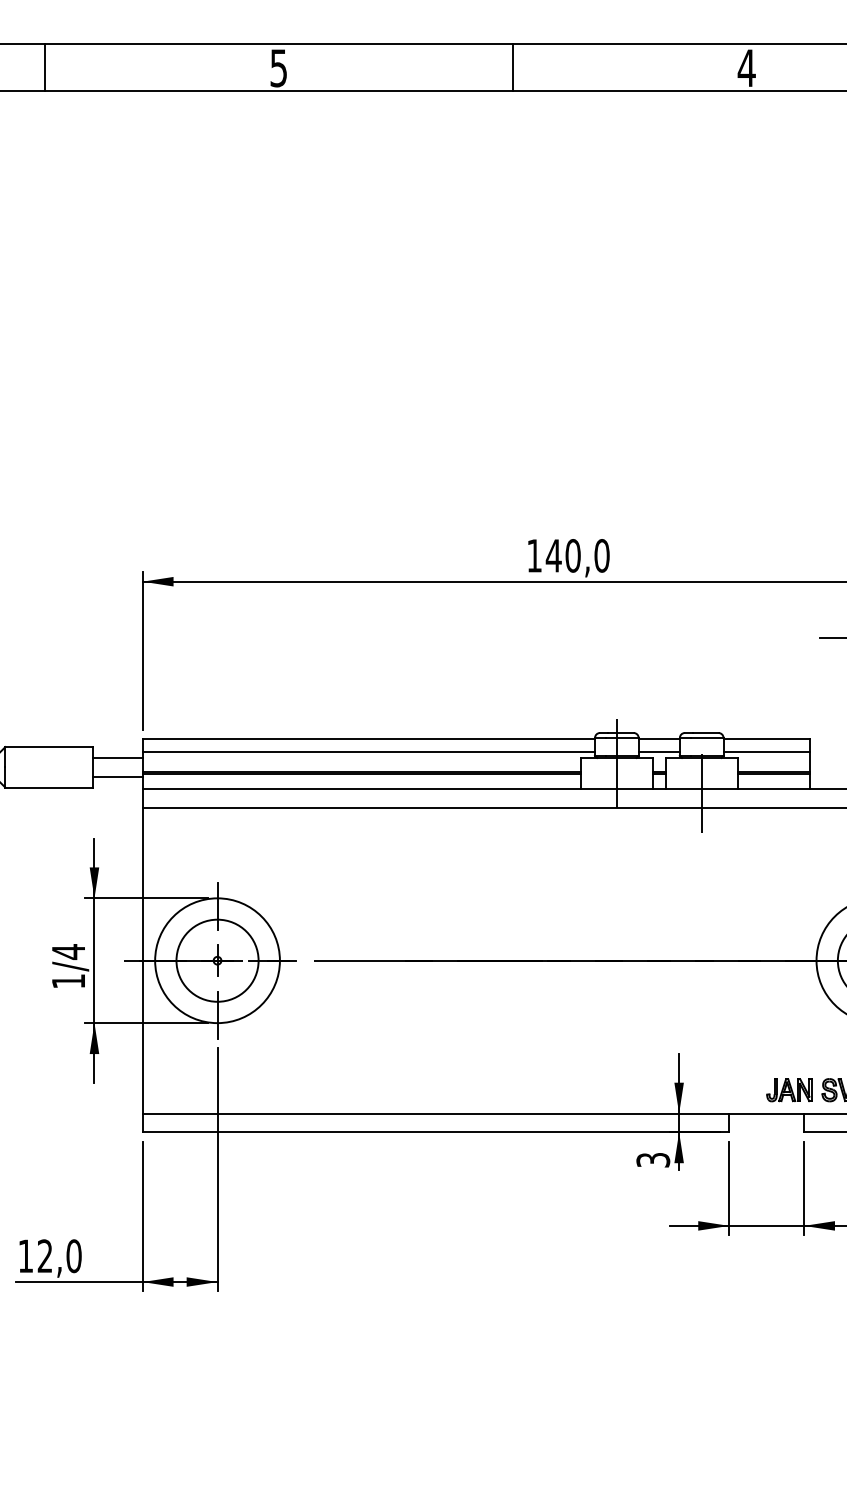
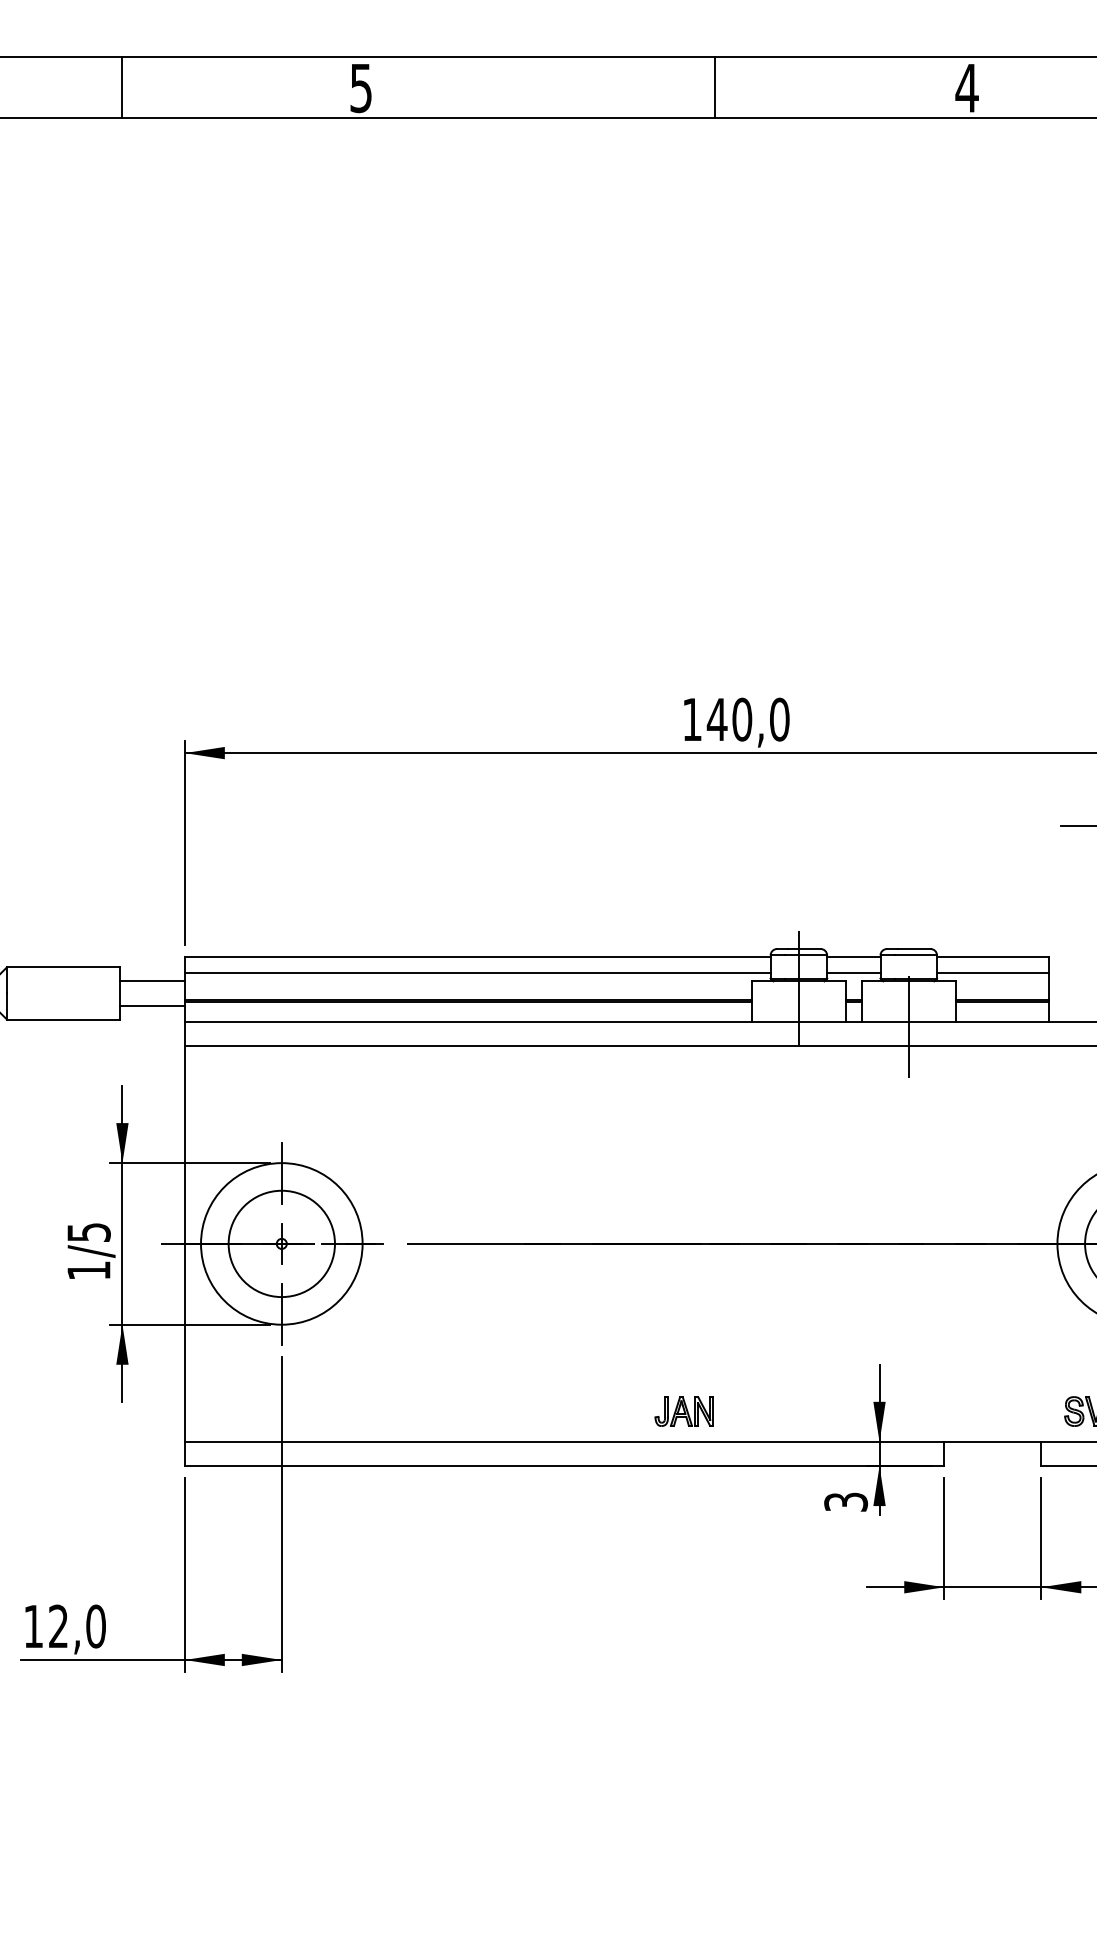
line: (45, 67) -> (122, 87), moved
line: (513, 67) -> (715, 87), moved
text: (68, 952) -> (88, 1233), 1/4 -> 1/5
part: (789, 1090) -> (684, 1411), moved

